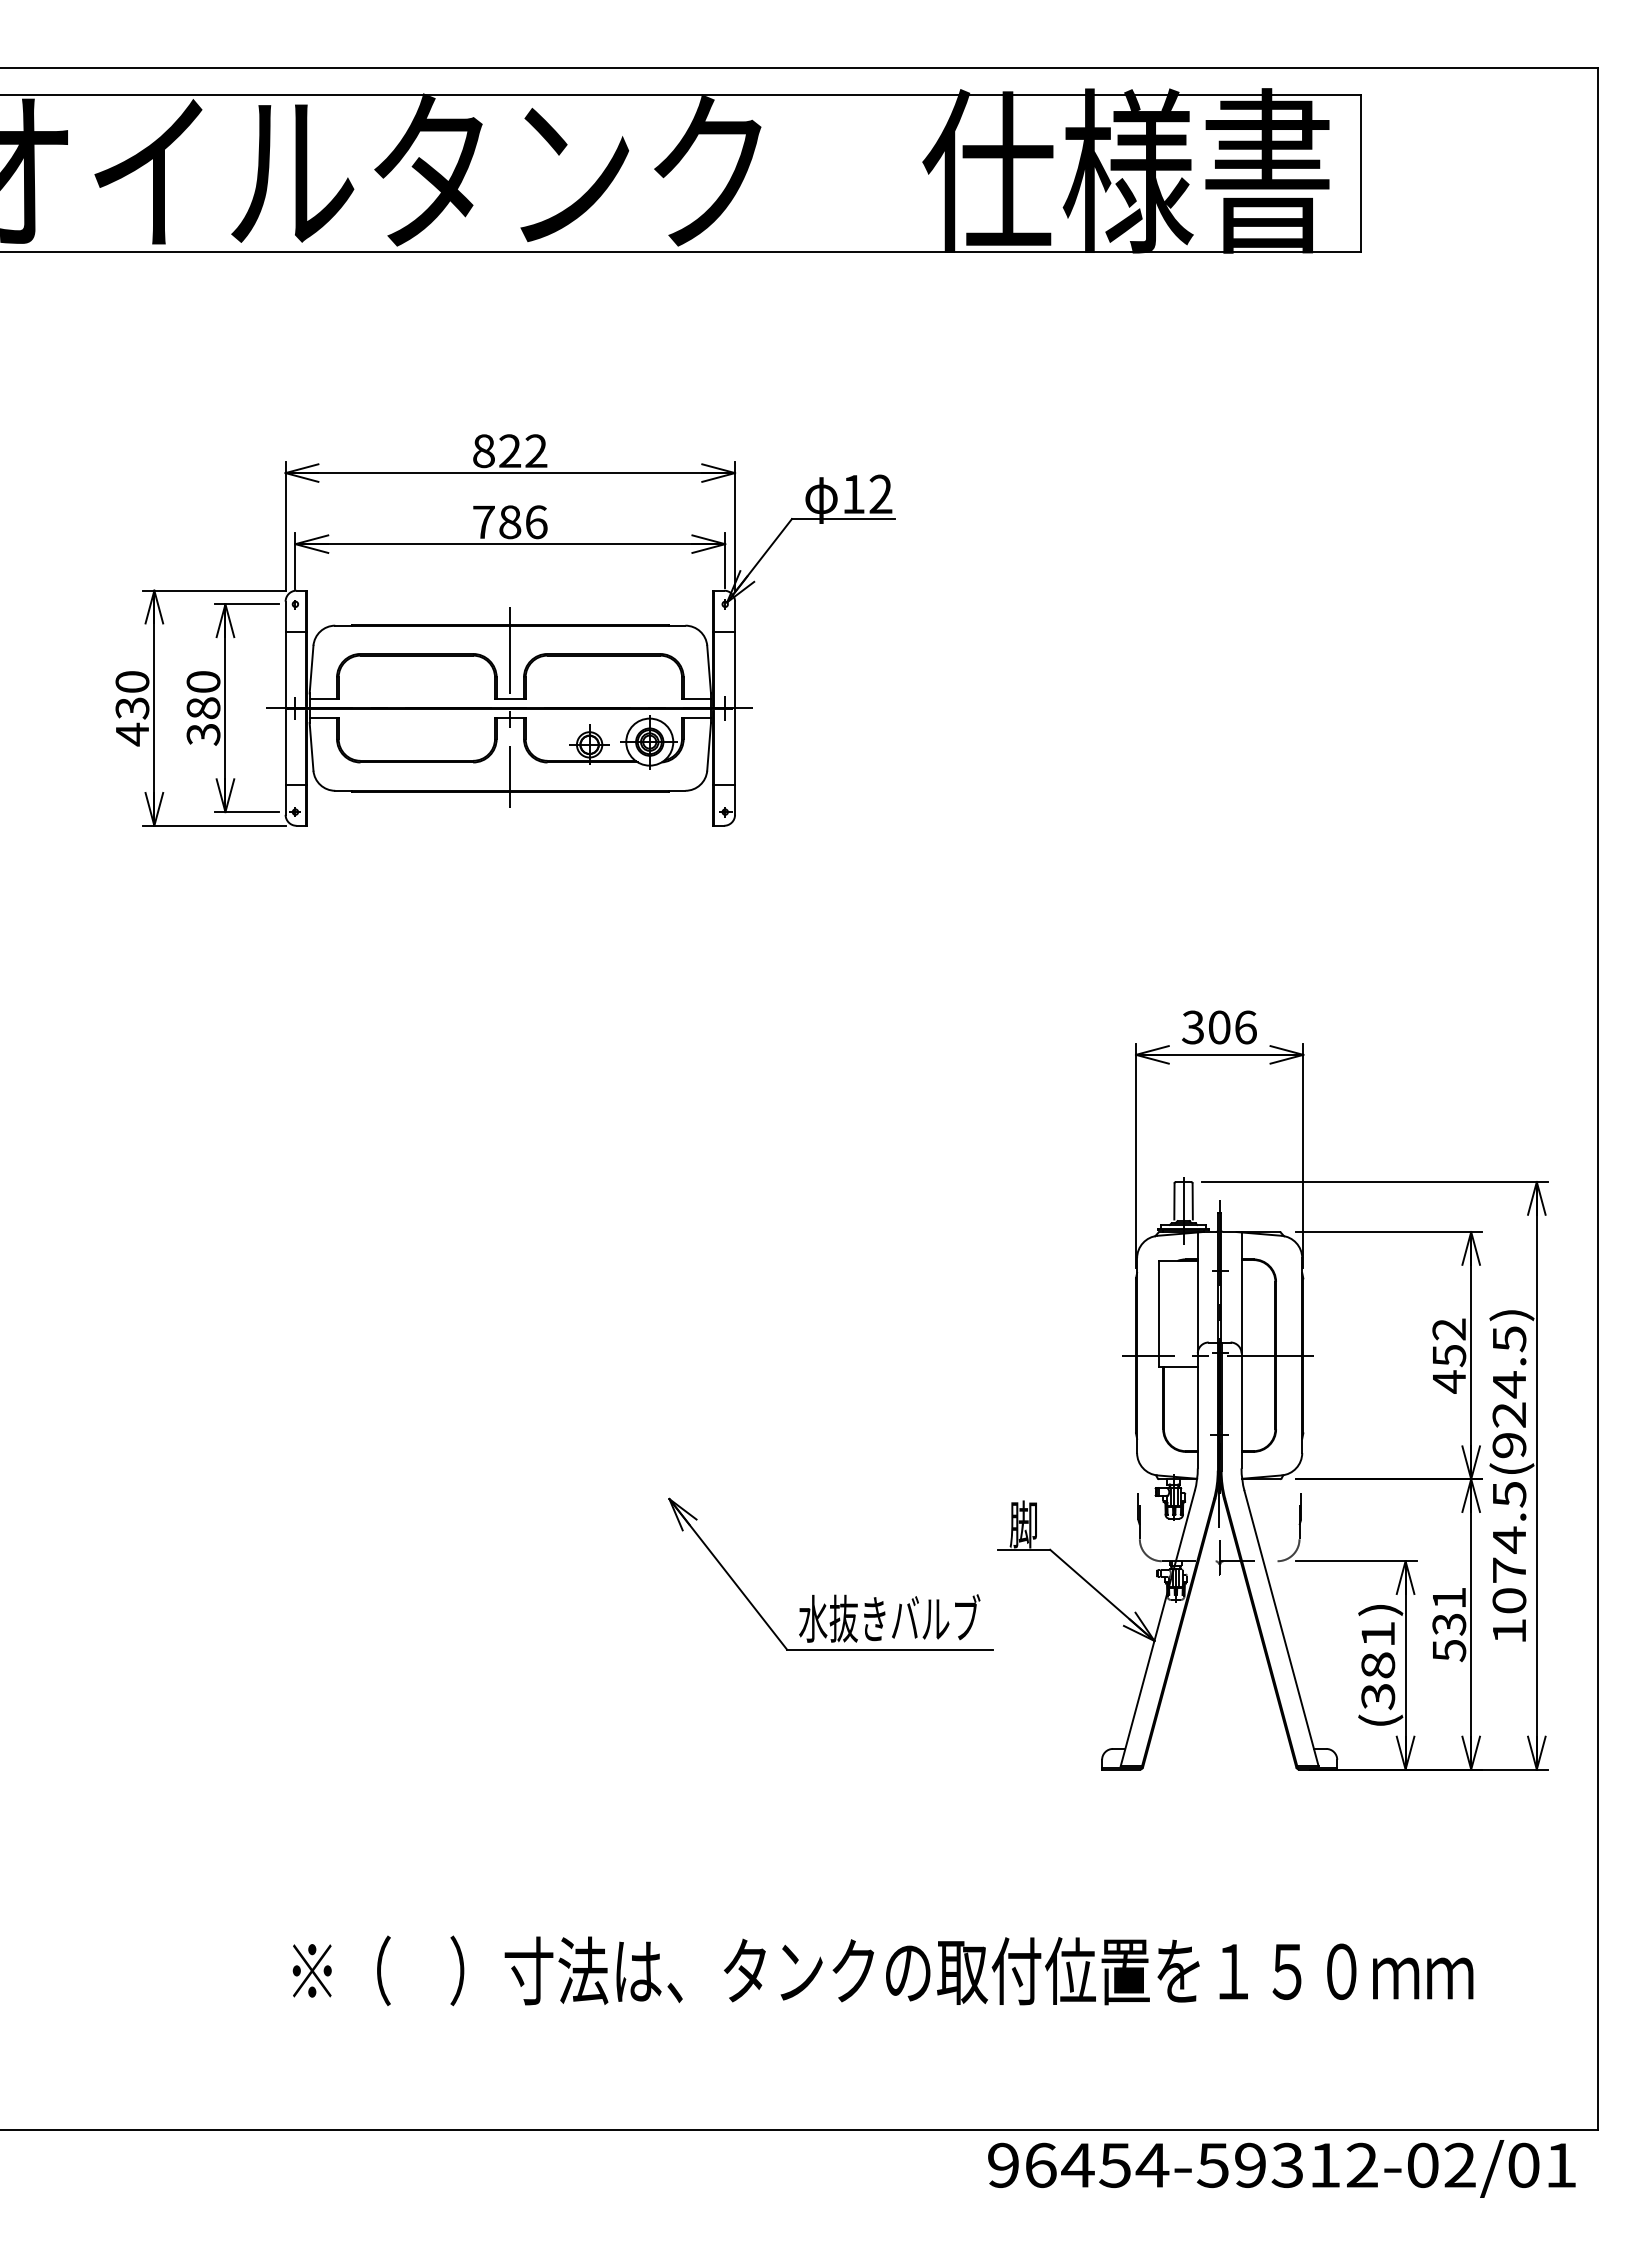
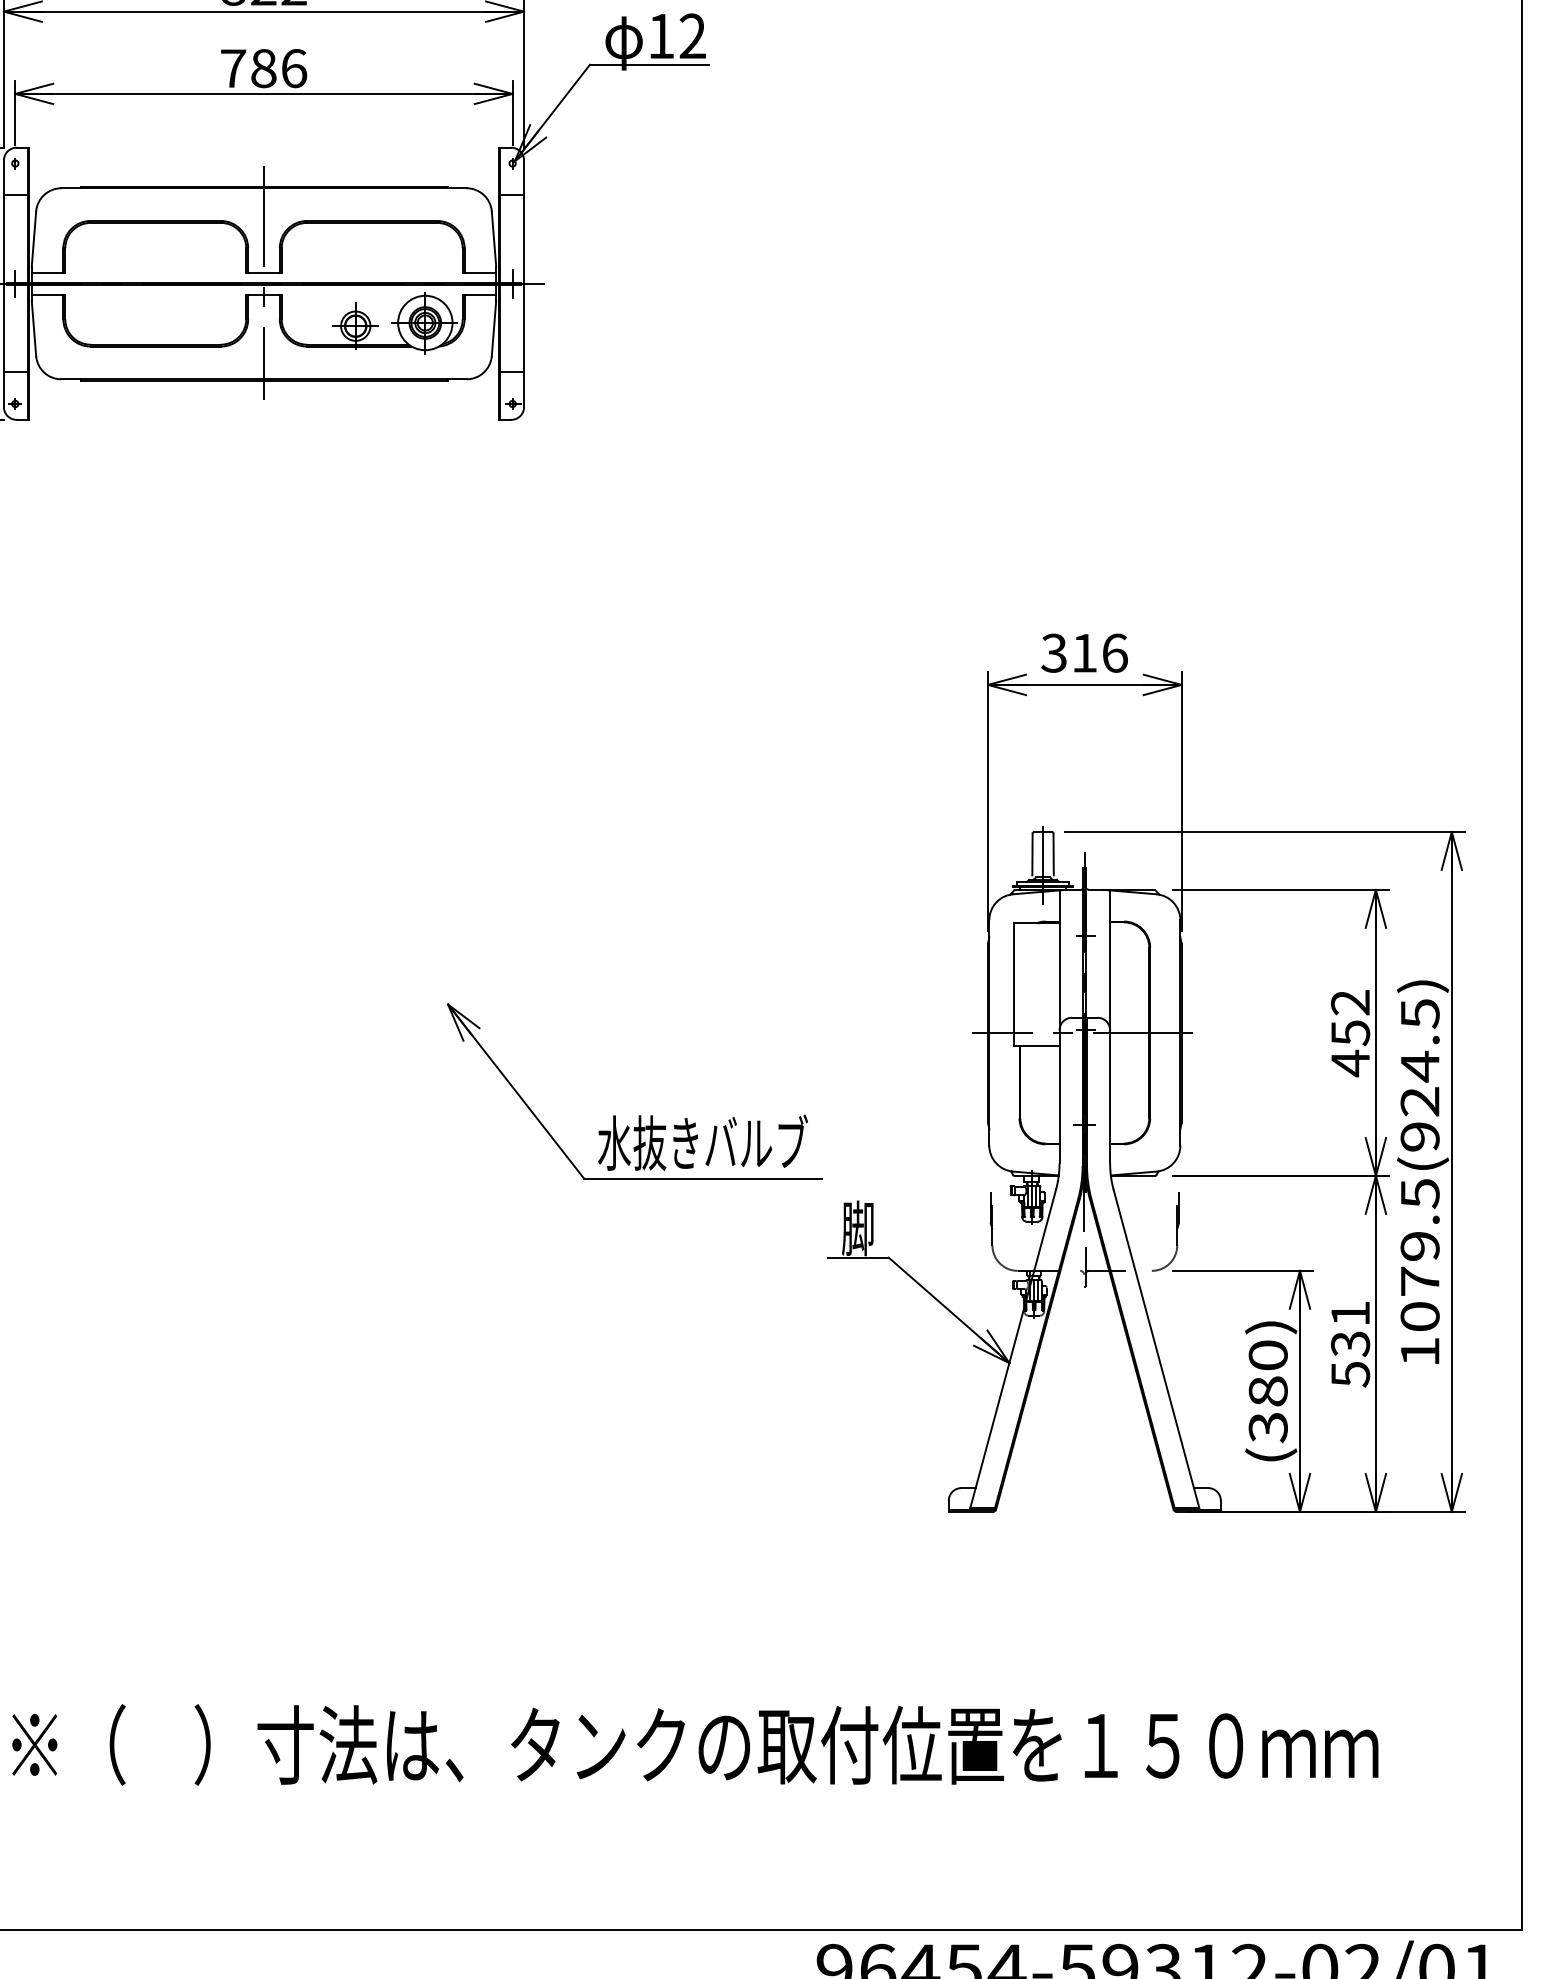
text: (1219, 1027) -> (1084, 653), 306 -> 316
text: (1509, 1539) -> (1420, 1245), 1074.5(924.5) -> 1079.5(924.5)
part: (834, 1594) -> (639, 1114), moved
text: (1378, 1633) -> (1268, 1354), (381) -> (380)

